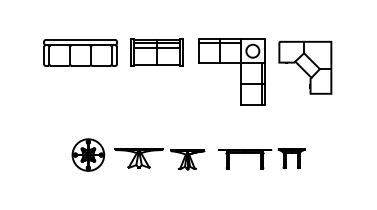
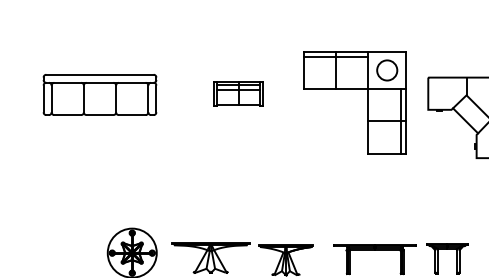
part: (80, 52) -> (99, 94), moved
part: (156, 52) -> (237, 94), size x0.6
part: (231, 63) -> (354, 89), moved

